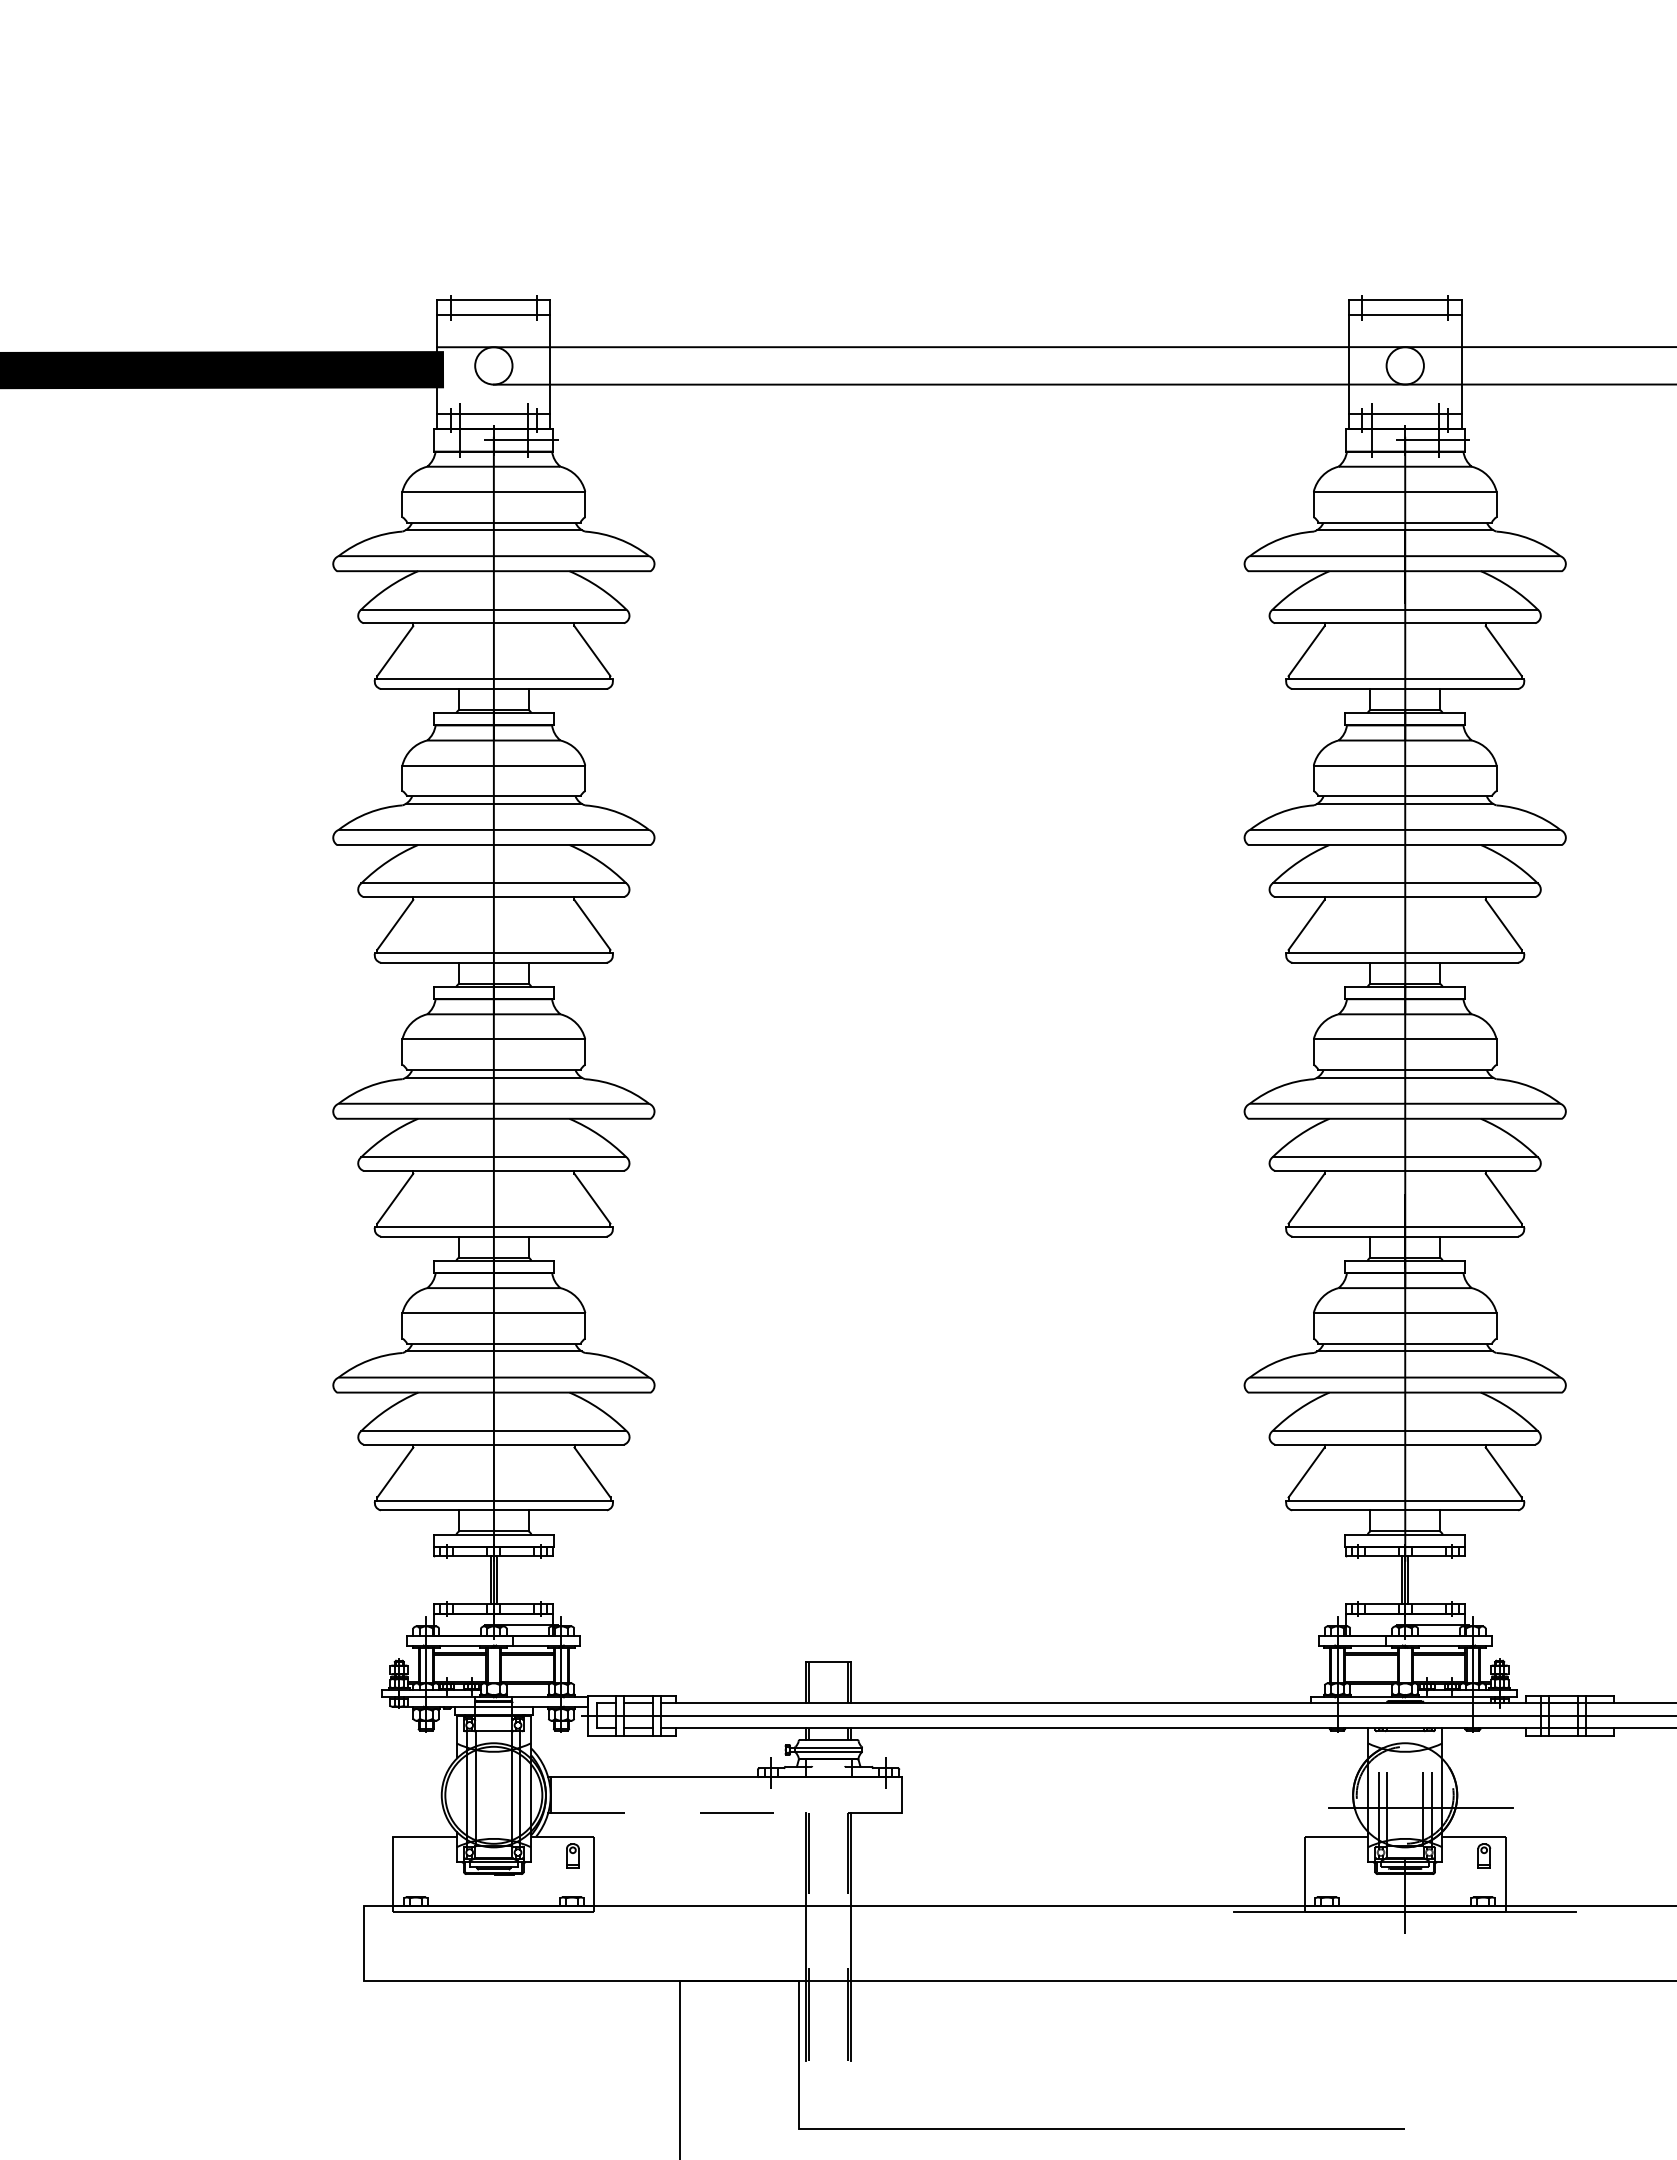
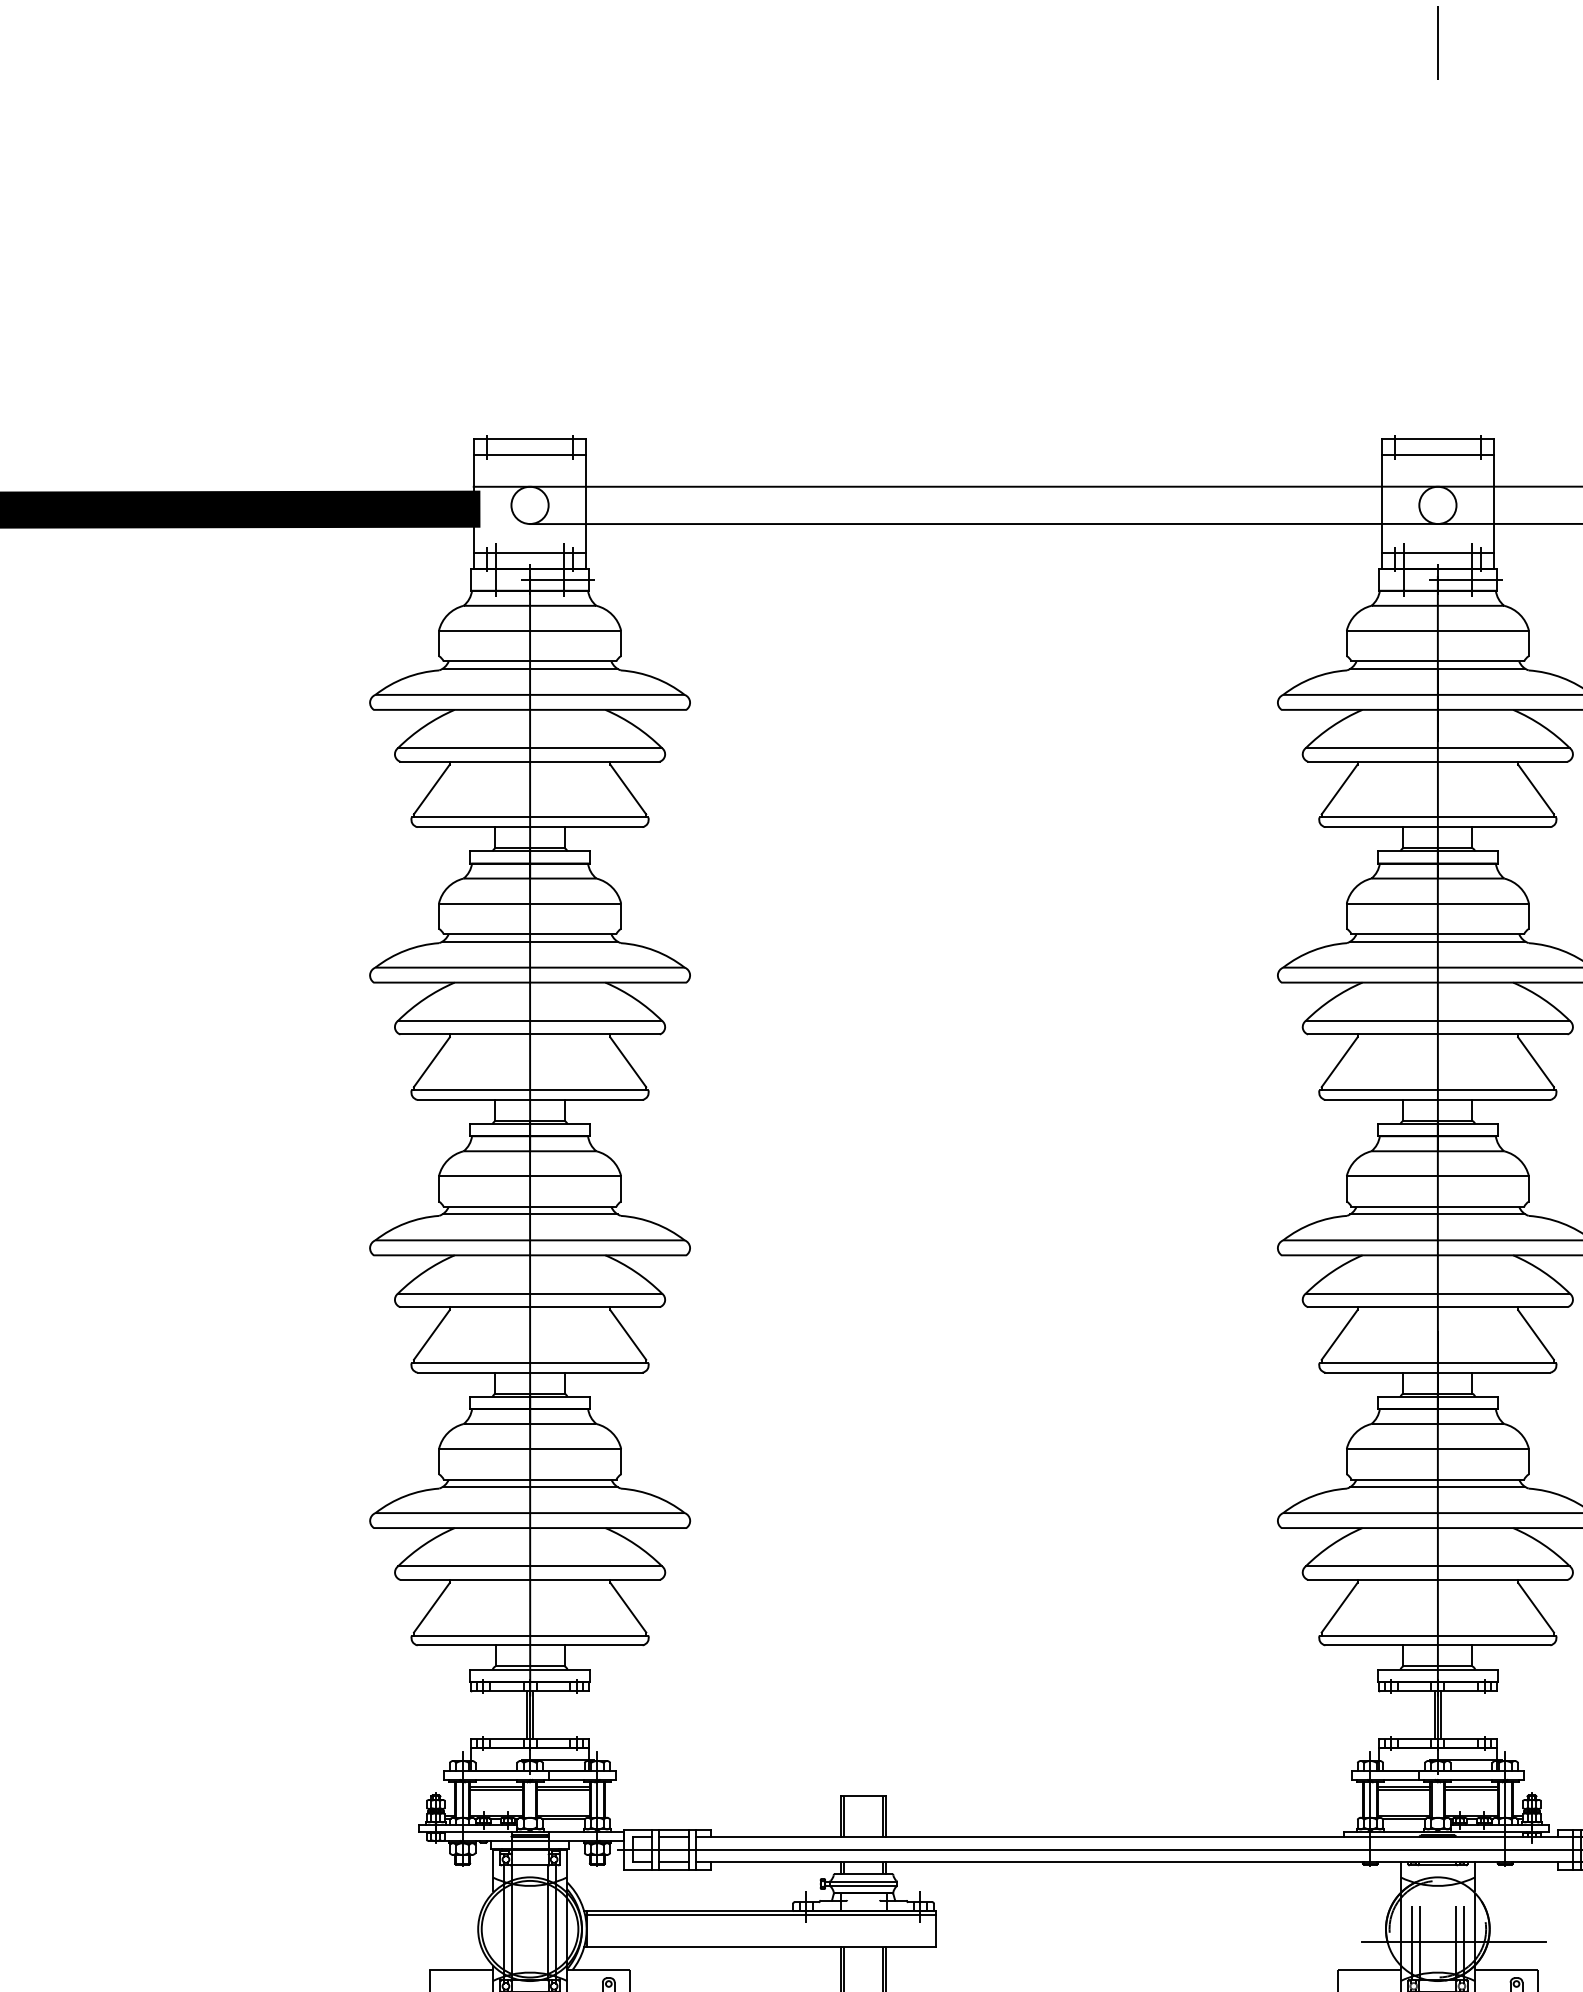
line: (725, 1780) -> (760, 1914), added
line: (726, 1813) -> (761, 1947), dashed -> solid

